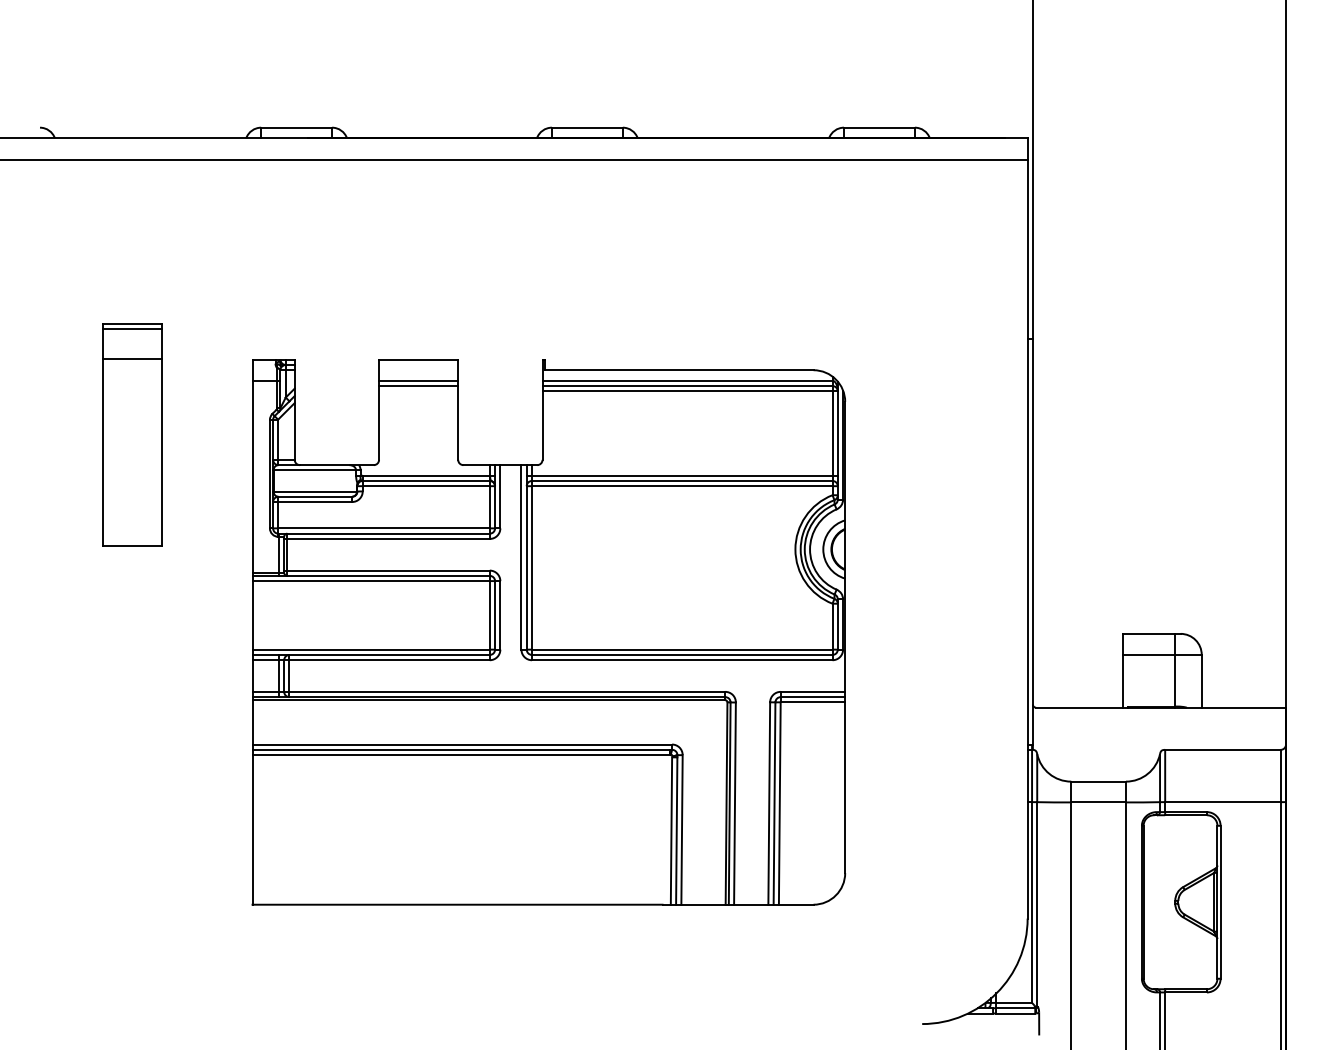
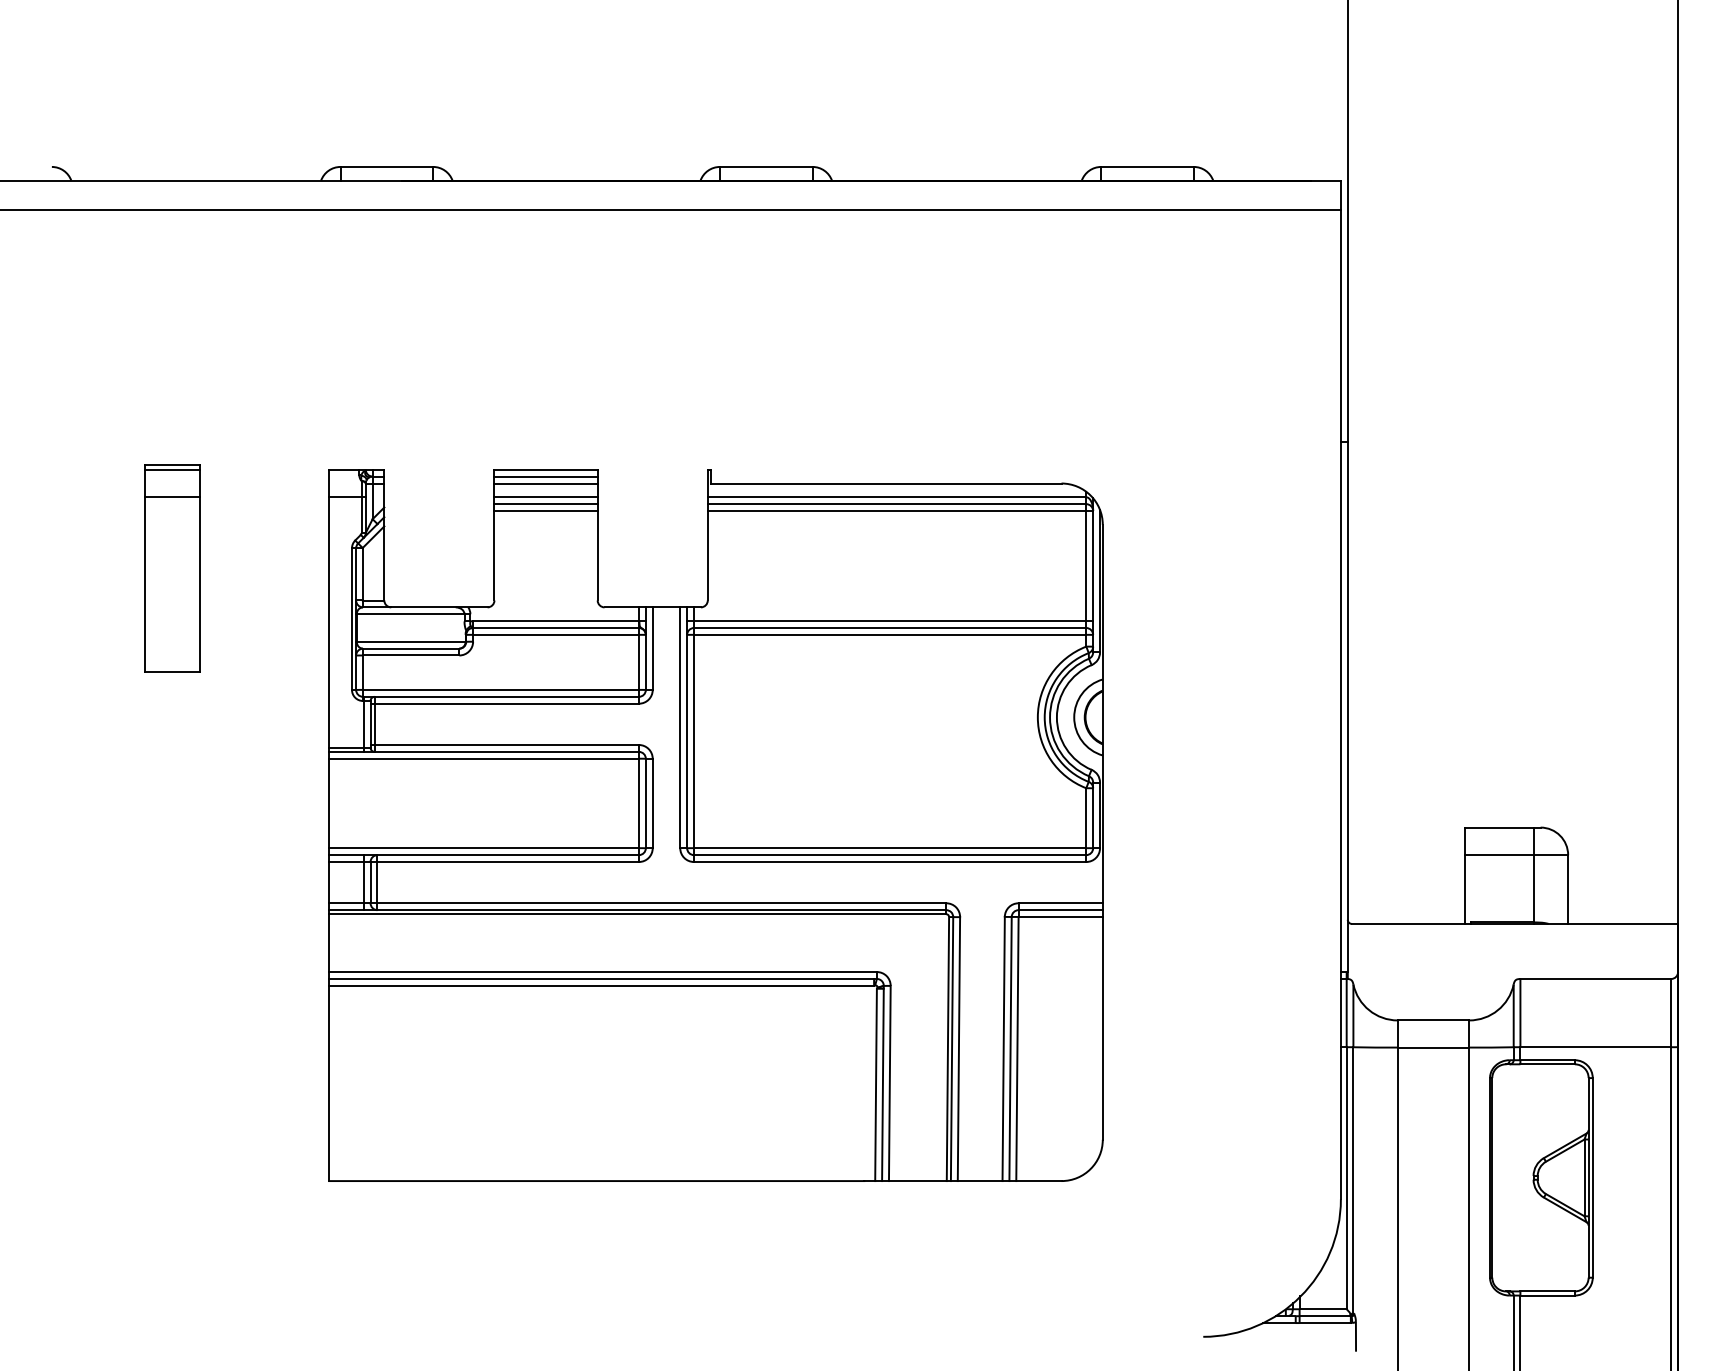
line: (418, 364) -> (545, 476), added
line: (418, 370) -> (545, 483), added
line: (418, 390) -> (545, 510), added
part: (132, 435) -> (172, 568), size x0.71

